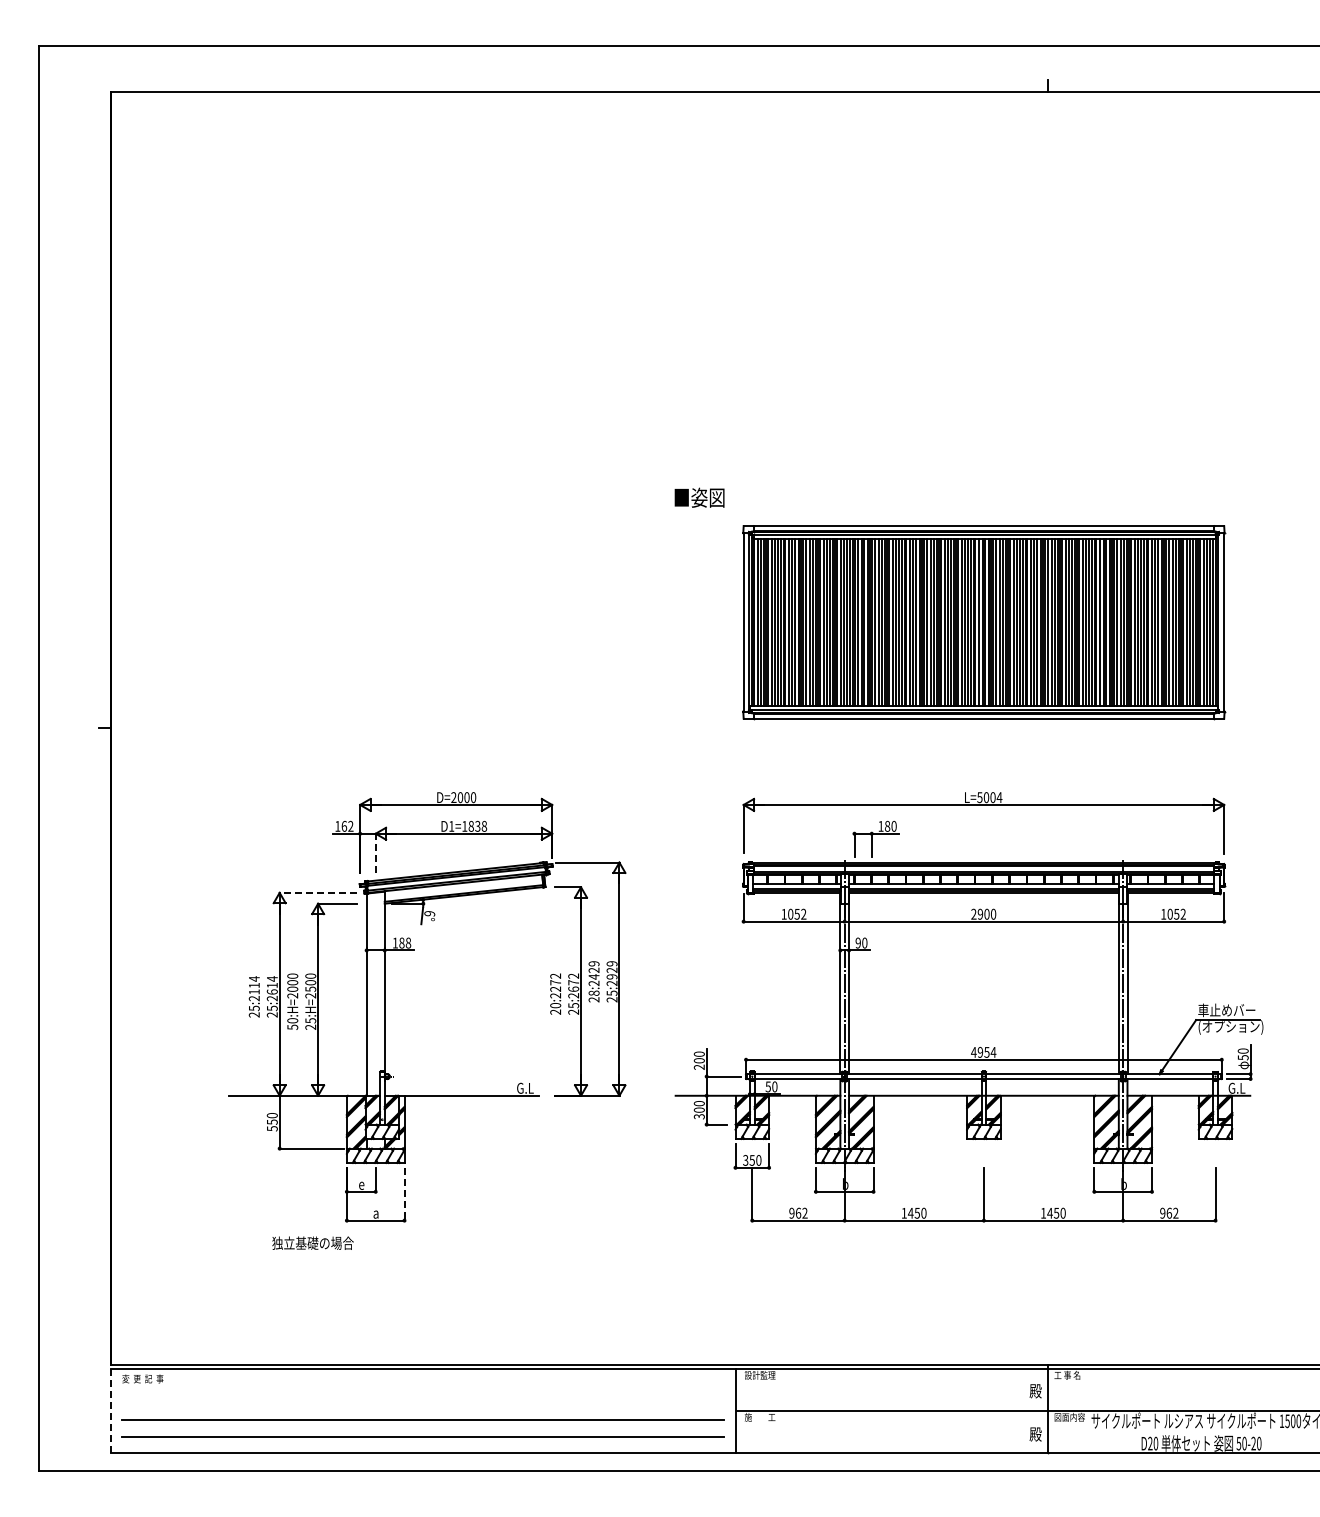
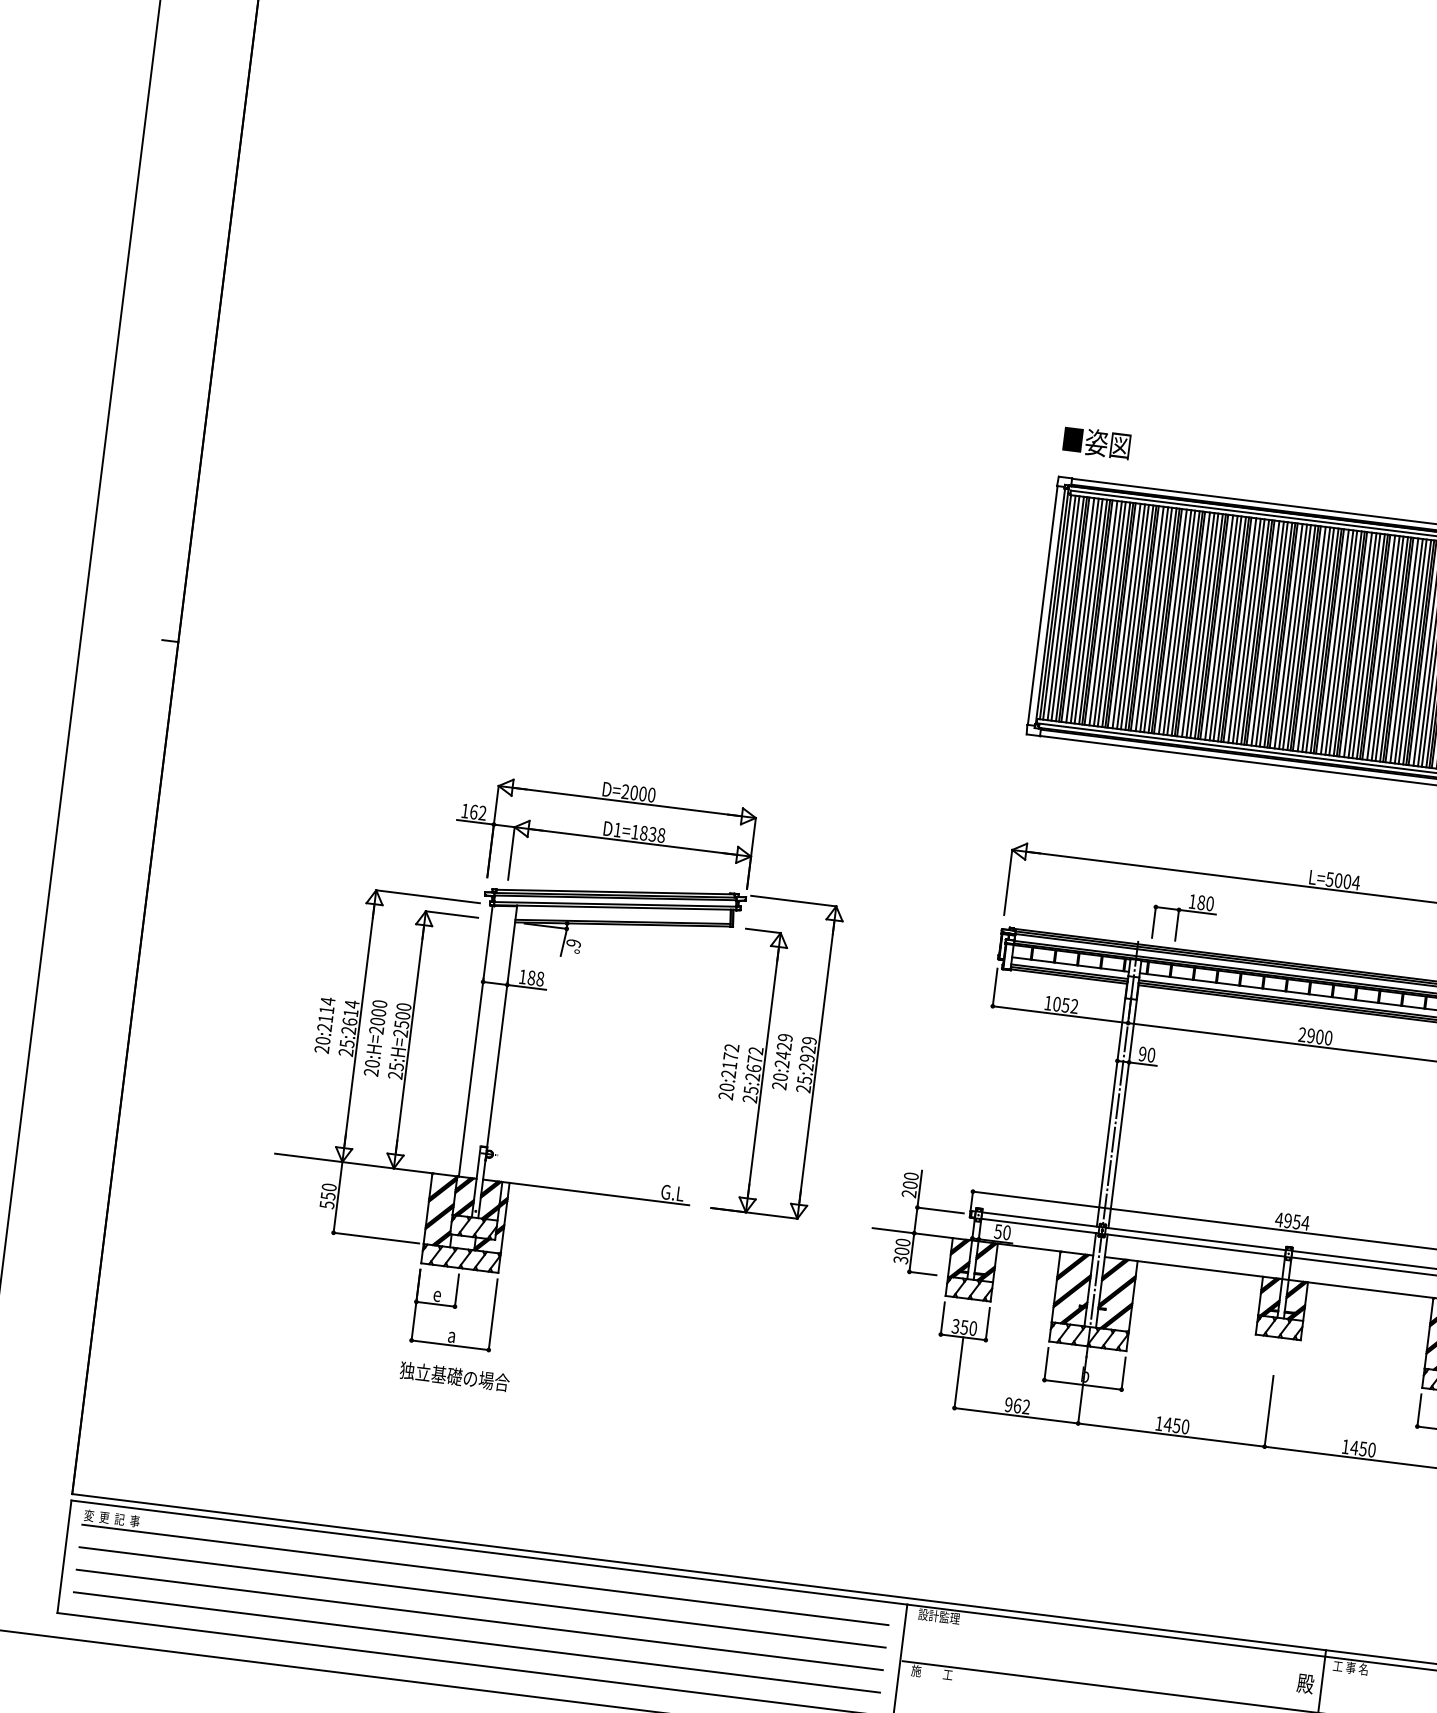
text: (699, 497) -> (1096, 442), moved
line: (375, 853) -> (511, 853), dashed -> solid
line: (318, 892) -> (428, 896), dashed -> solid
text: (555, 988) -> (729, 1064), 20:2272 -> 20:2172
text: (594, 992) -> (781, 1076), 28:2429 -> 20:2429
text: (253, 1008) -> (321, 1040), 25:2114 -> 20:2114
text: (292, 1026) -> (371, 1071), 50:H=2000 -> 20:H=2000
line: (404, 1194) -> (493, 1315), dashed -> solid
text: (312, 1242) -> (454, 1375), moved
line: (422, 1386) -> (485, 1575), added
line: (422, 1403) -> (482, 1597), added
line: (111, 1410) -> (64, 1555), dashed -> solid

